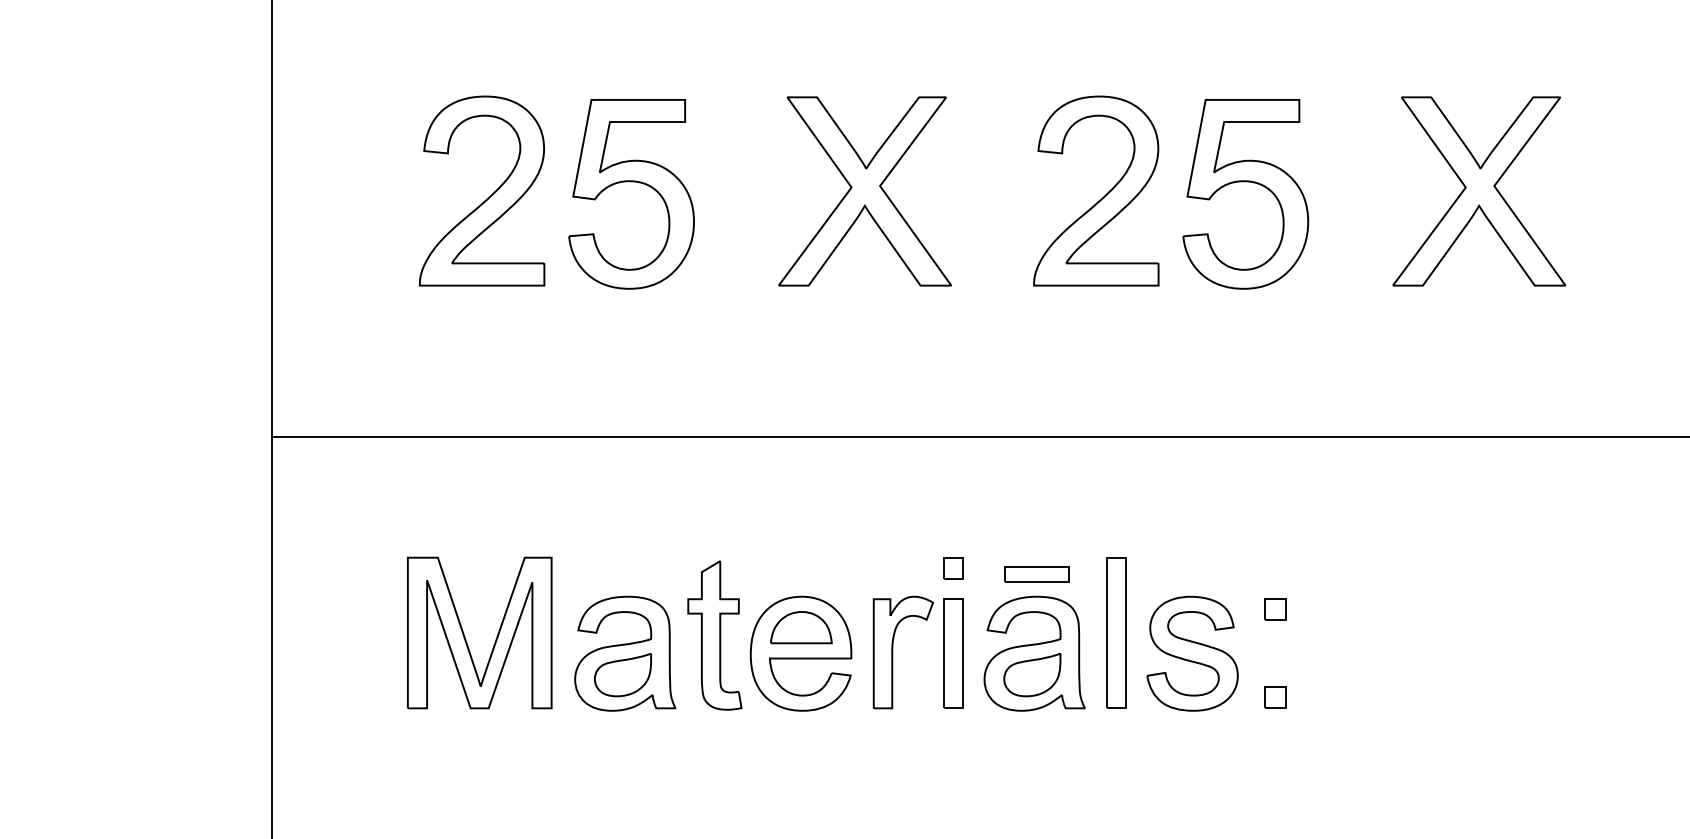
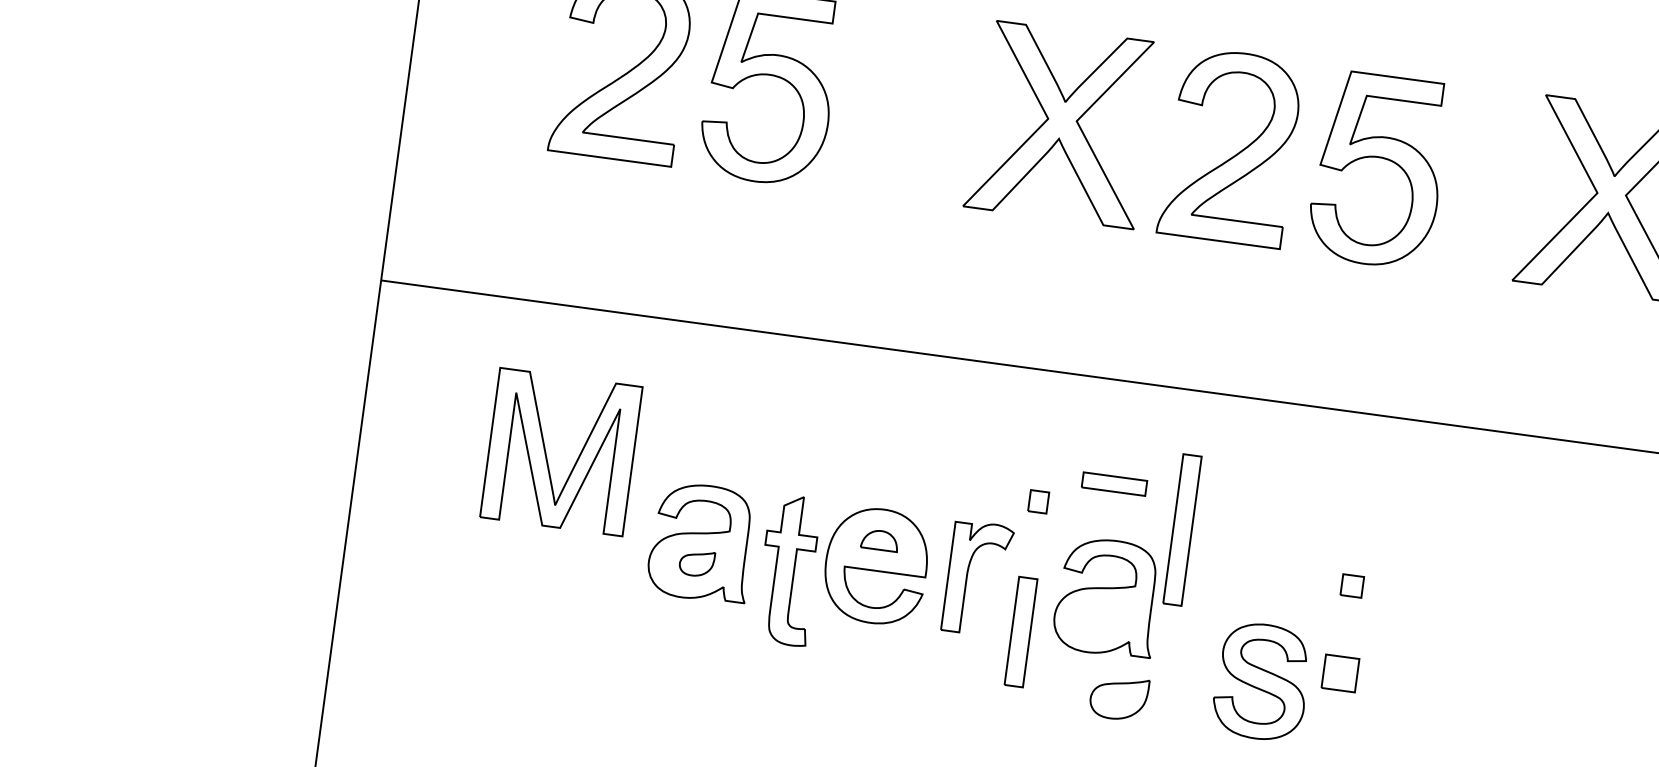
part: (864, 191) -> (1060, 124), moved
part: (1036, 574) -> (1113, 483), moved
part: (801, 627) -> (880, 540), size x0.6
part: (1116, 632) -> (1182, 529), moved
part: (714, 635) -> (788, 570), moved
part: (465, 636) -> (546, 453), moved
part: (953, 653) -> (1021, 631), moved
part: (1192, 653) -> (1261, 681), moved
part: (622, 674) -> (696, 562), size x0.6
part: (1032, 675) -> (1119, 698), moved
part: (1275, 697) -> (1340, 672), size x1.6

